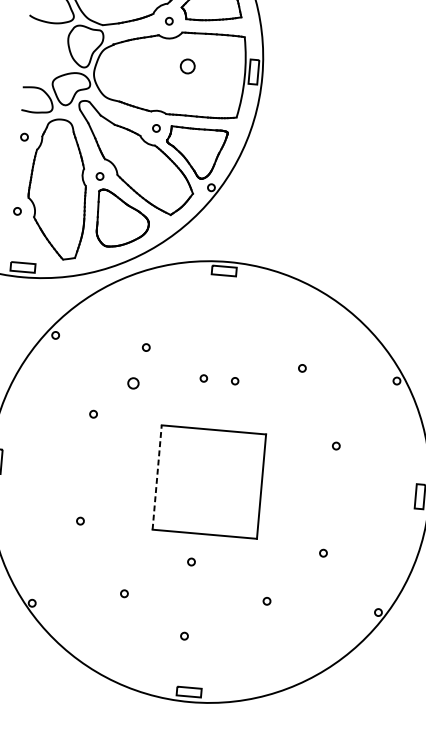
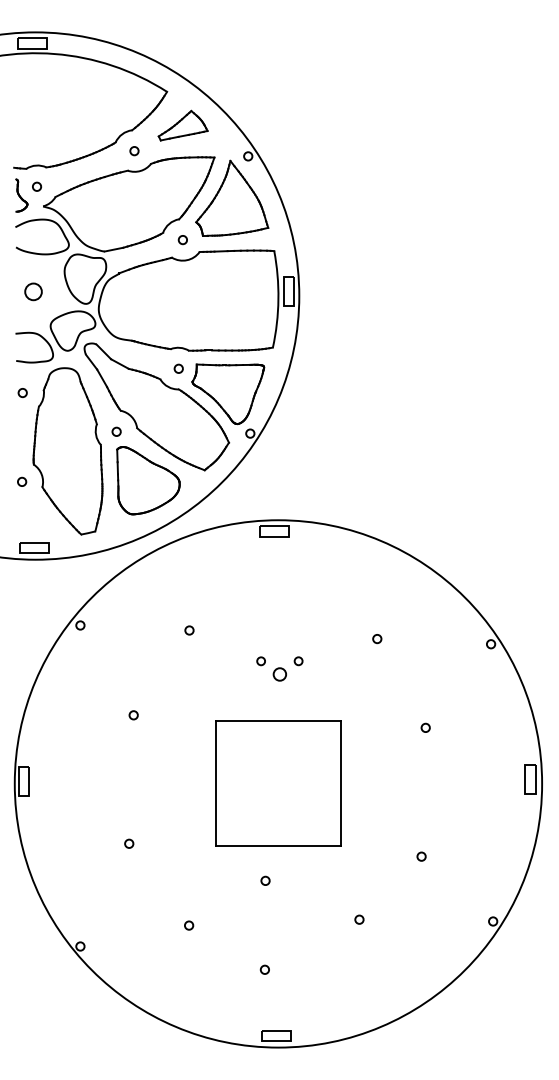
circle: (187, 66) -> (33, 291), moved
circle: (133, 383) -> (279, 674), moved
line: (156, 477) -> (215, 783), dashed -> solid

